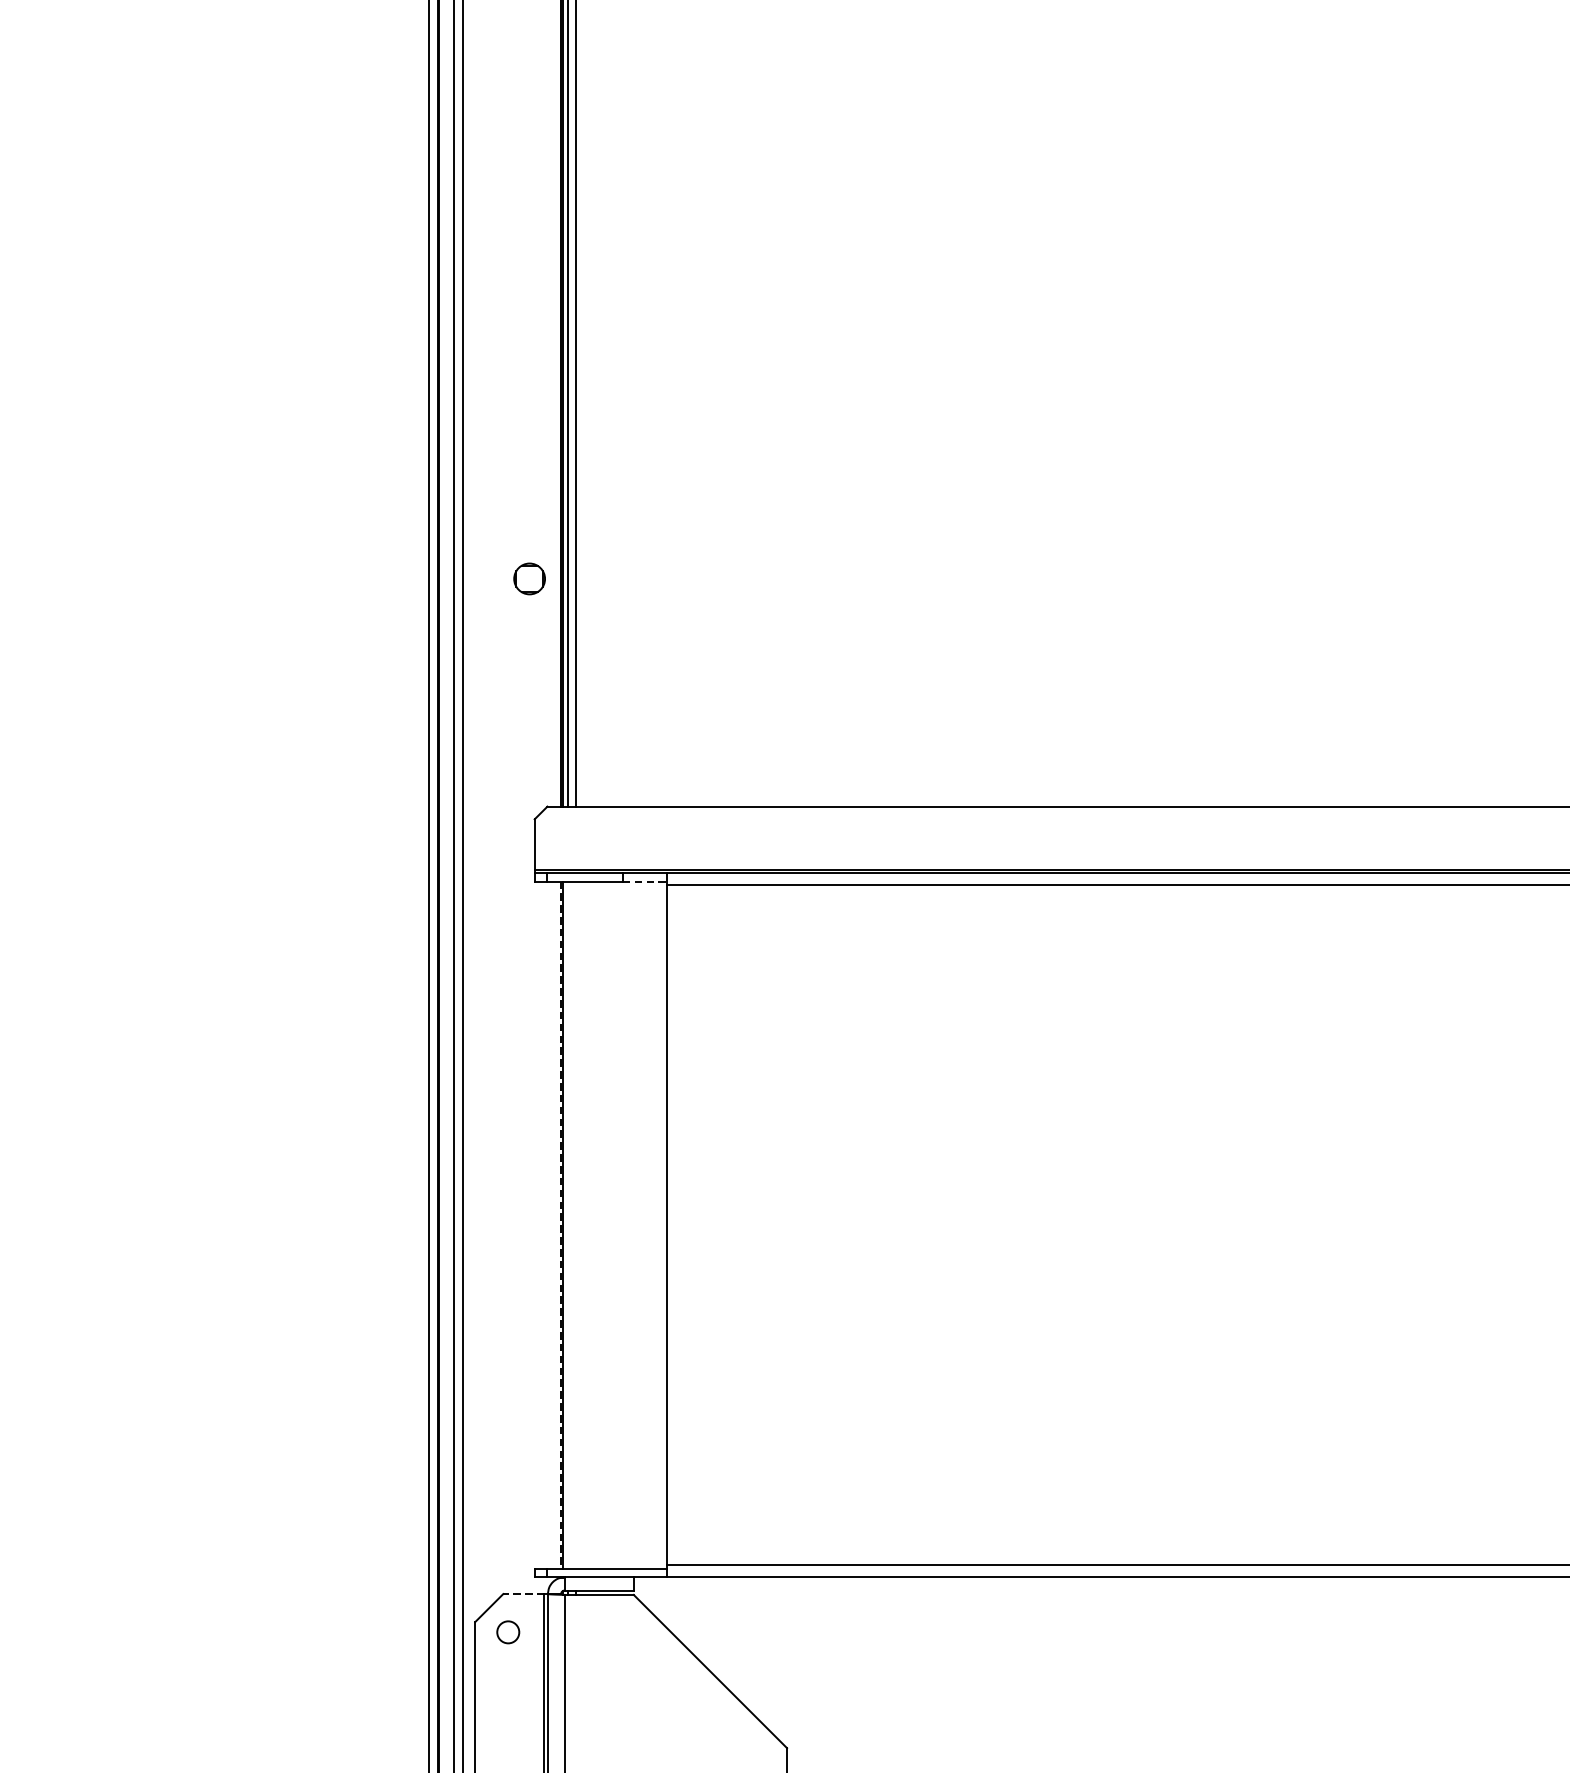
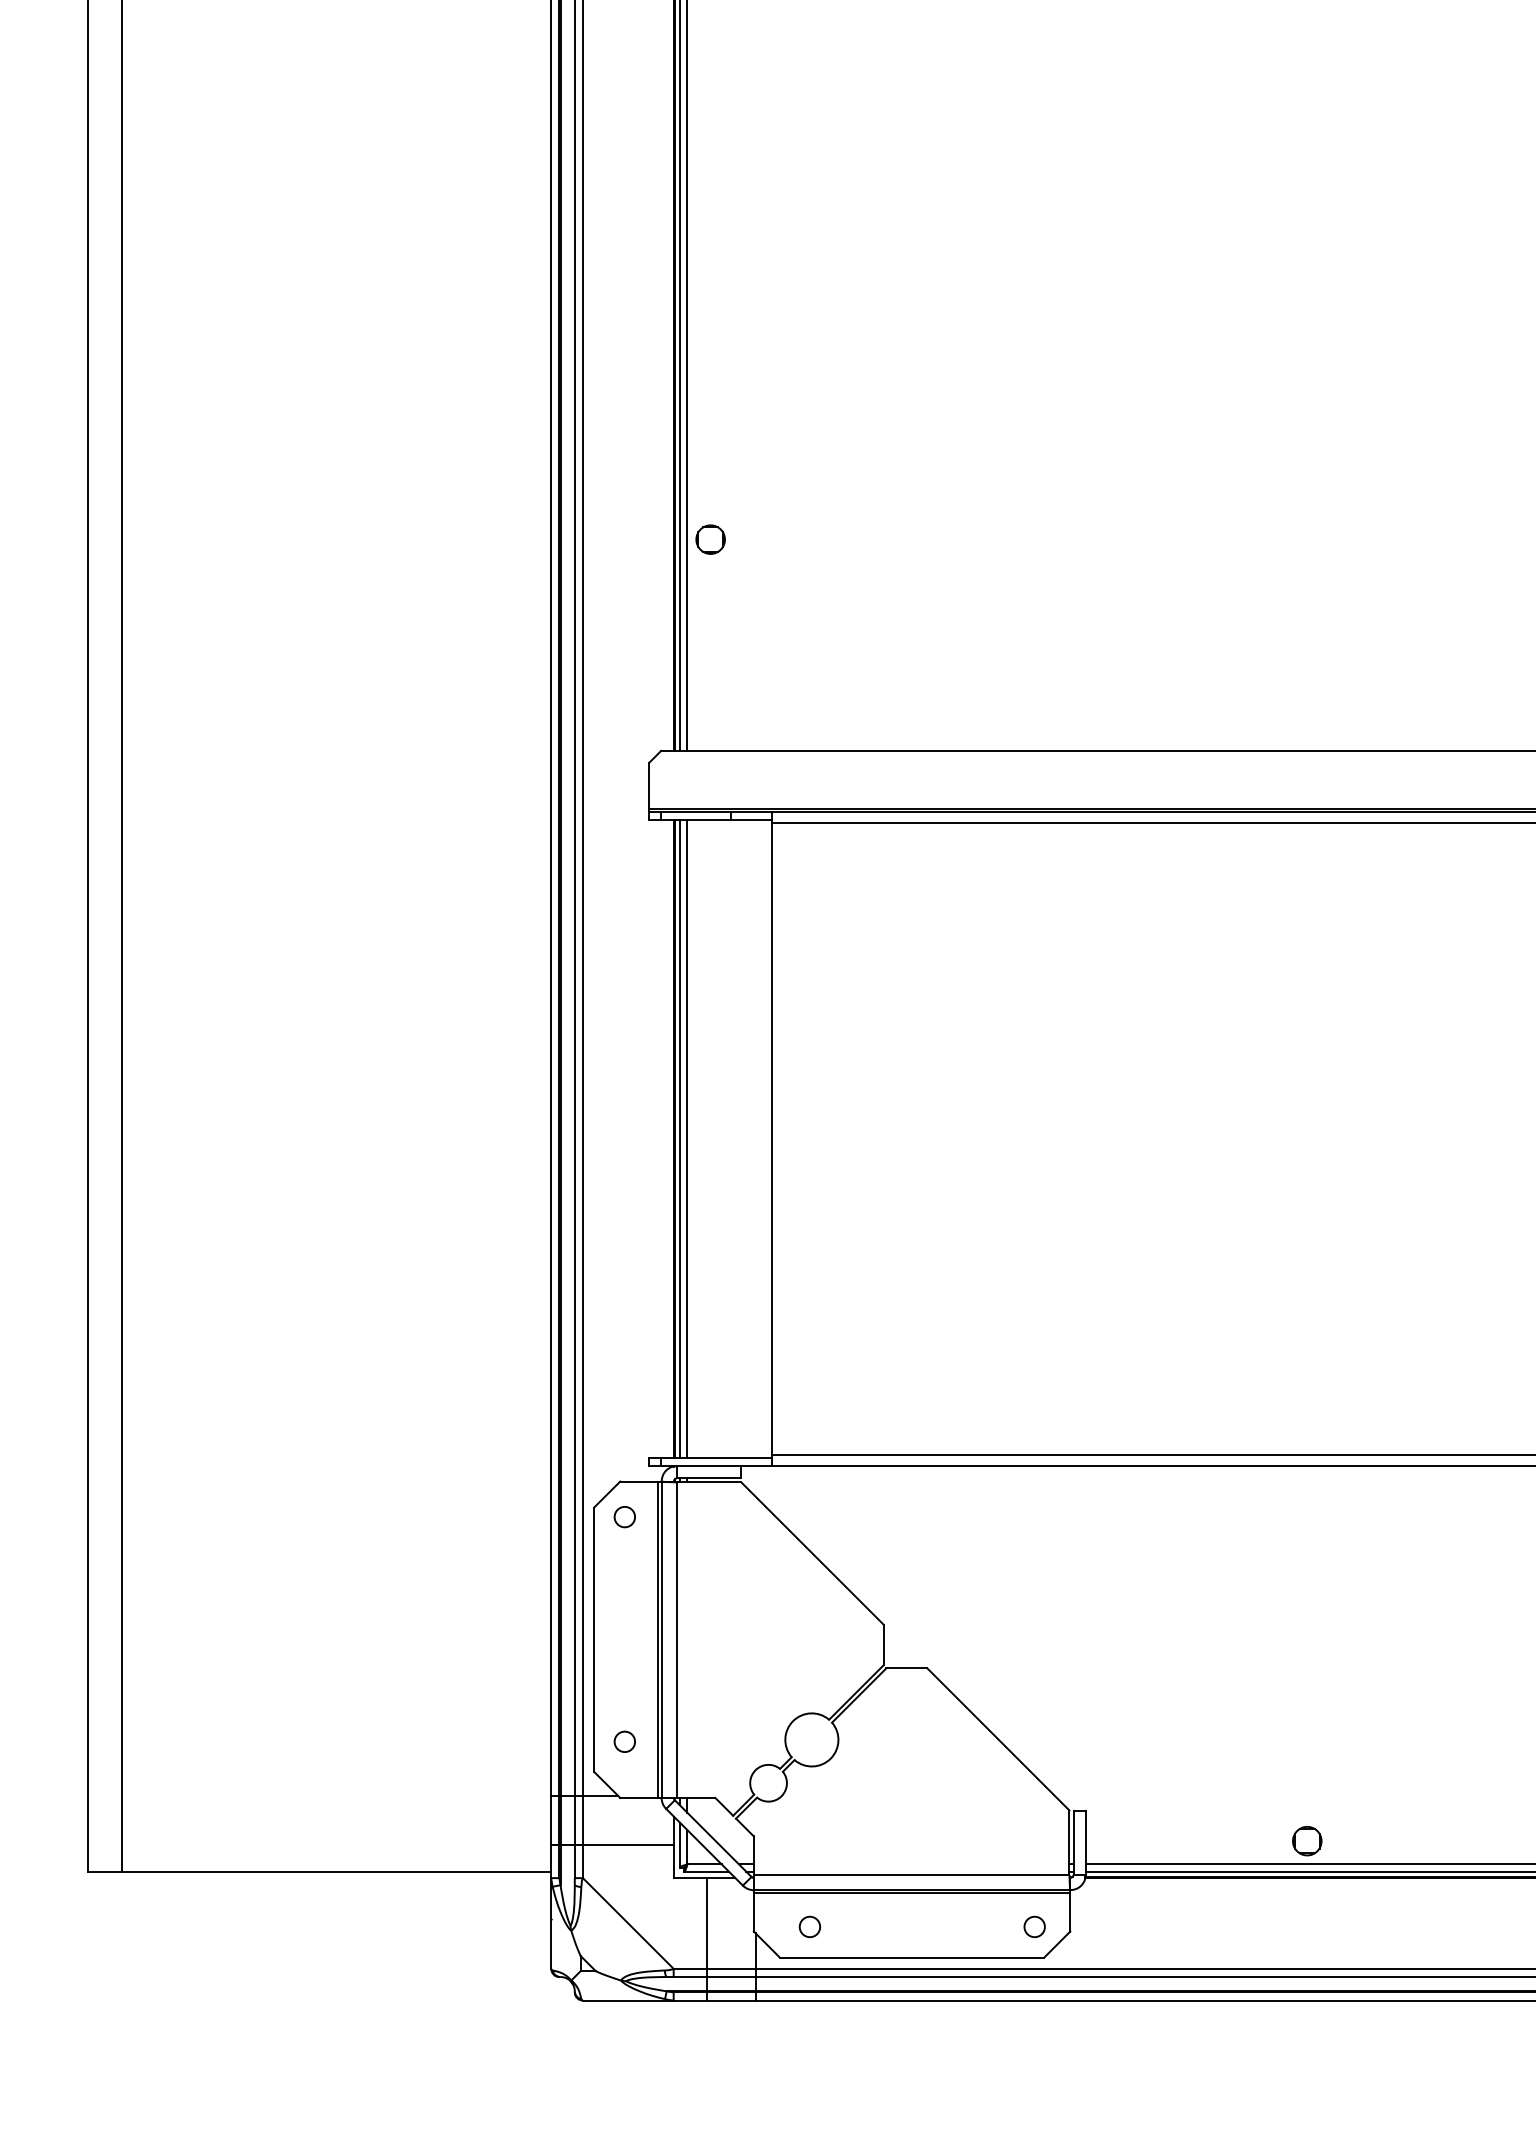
circle: (529, 578) -> (710, 539), moved
line: (645, 881) -> (752, 820), dashed -> solid
line: (568, 1224) -> (680, 1138), added
line: (575, 1224) -> (687, 1138), added
line: (560, 1225) -> (673, 1139), dashed -> solid
line: (522, 1593) -> (638, 1481), dashed -> solid

